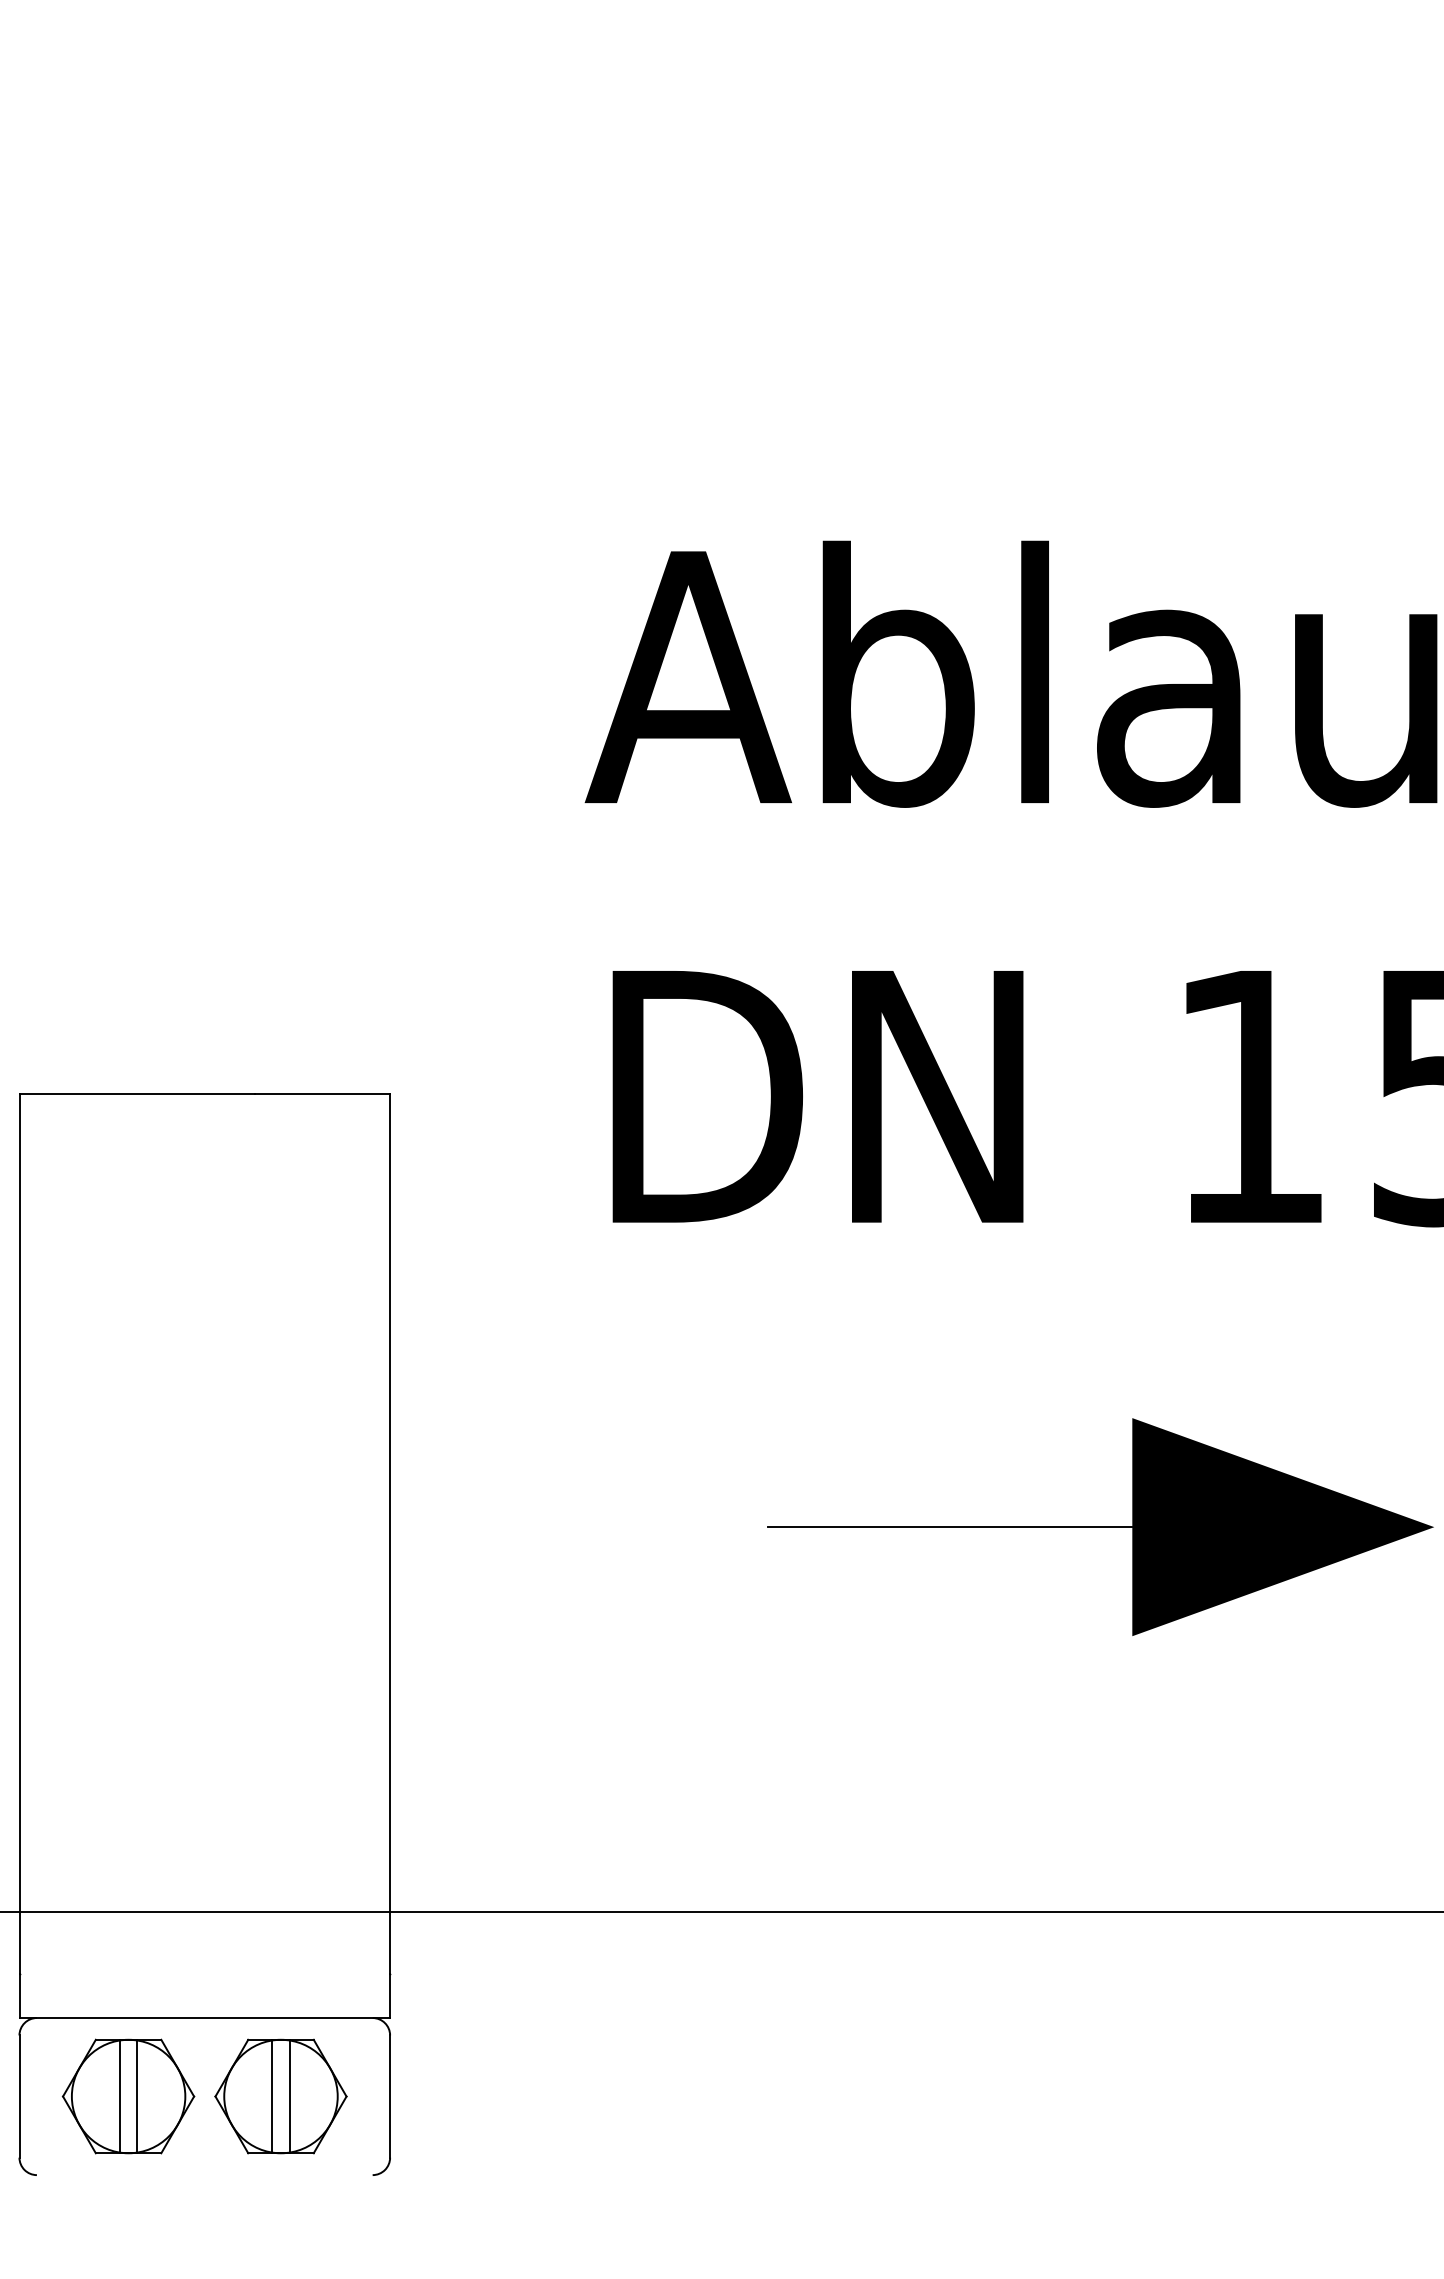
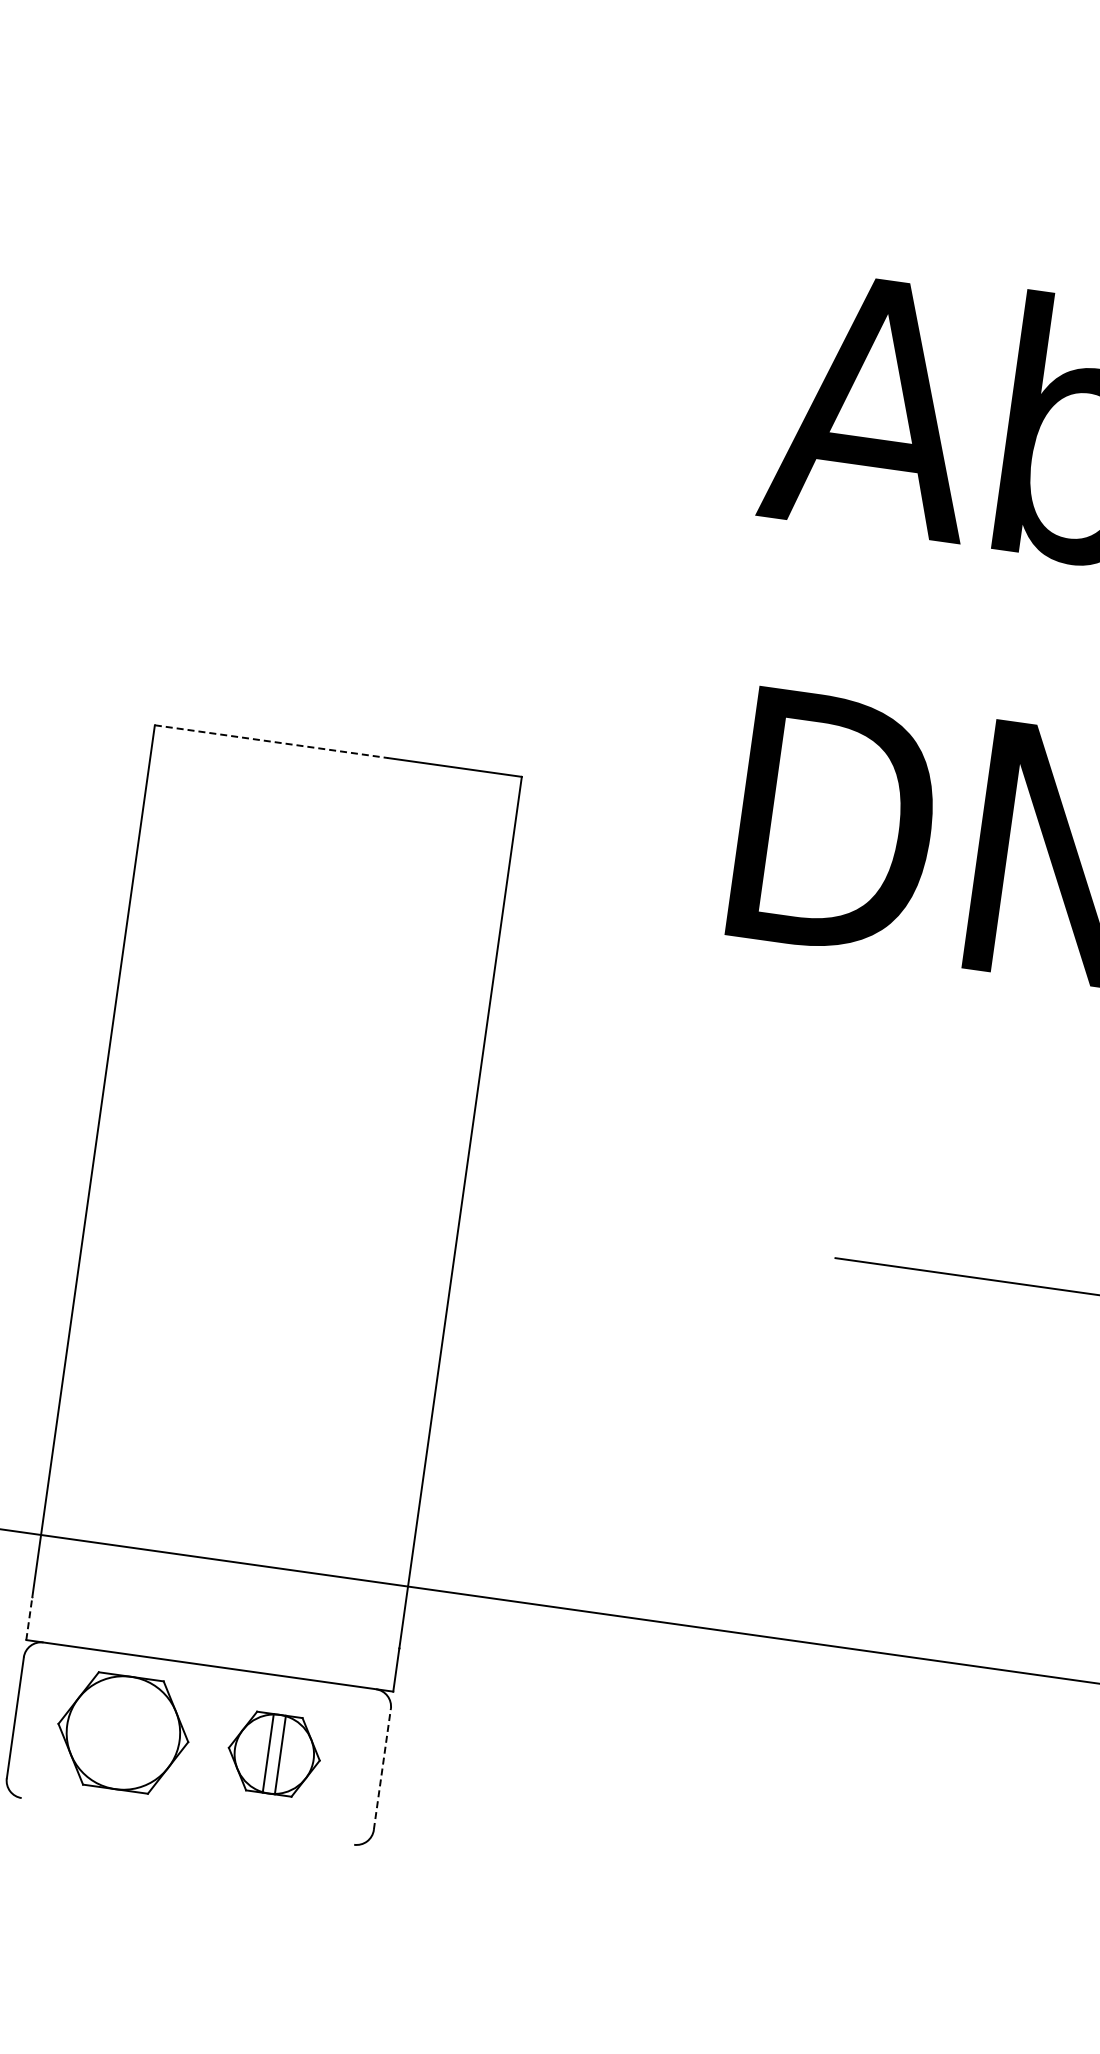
line: (137, 1094) -> (271, 741), solid -> dashed
line: (19, 1996) -> (29, 1618), solid -> dashed
line: (119, 2096) -> (114, 1731), removed
line: (137, 2096) -> (132, 1734), removed
part: (280, 2096) -> (273, 1754), size x0.7
line: (390, 2096) -> (382, 1769), solid -> dashed

